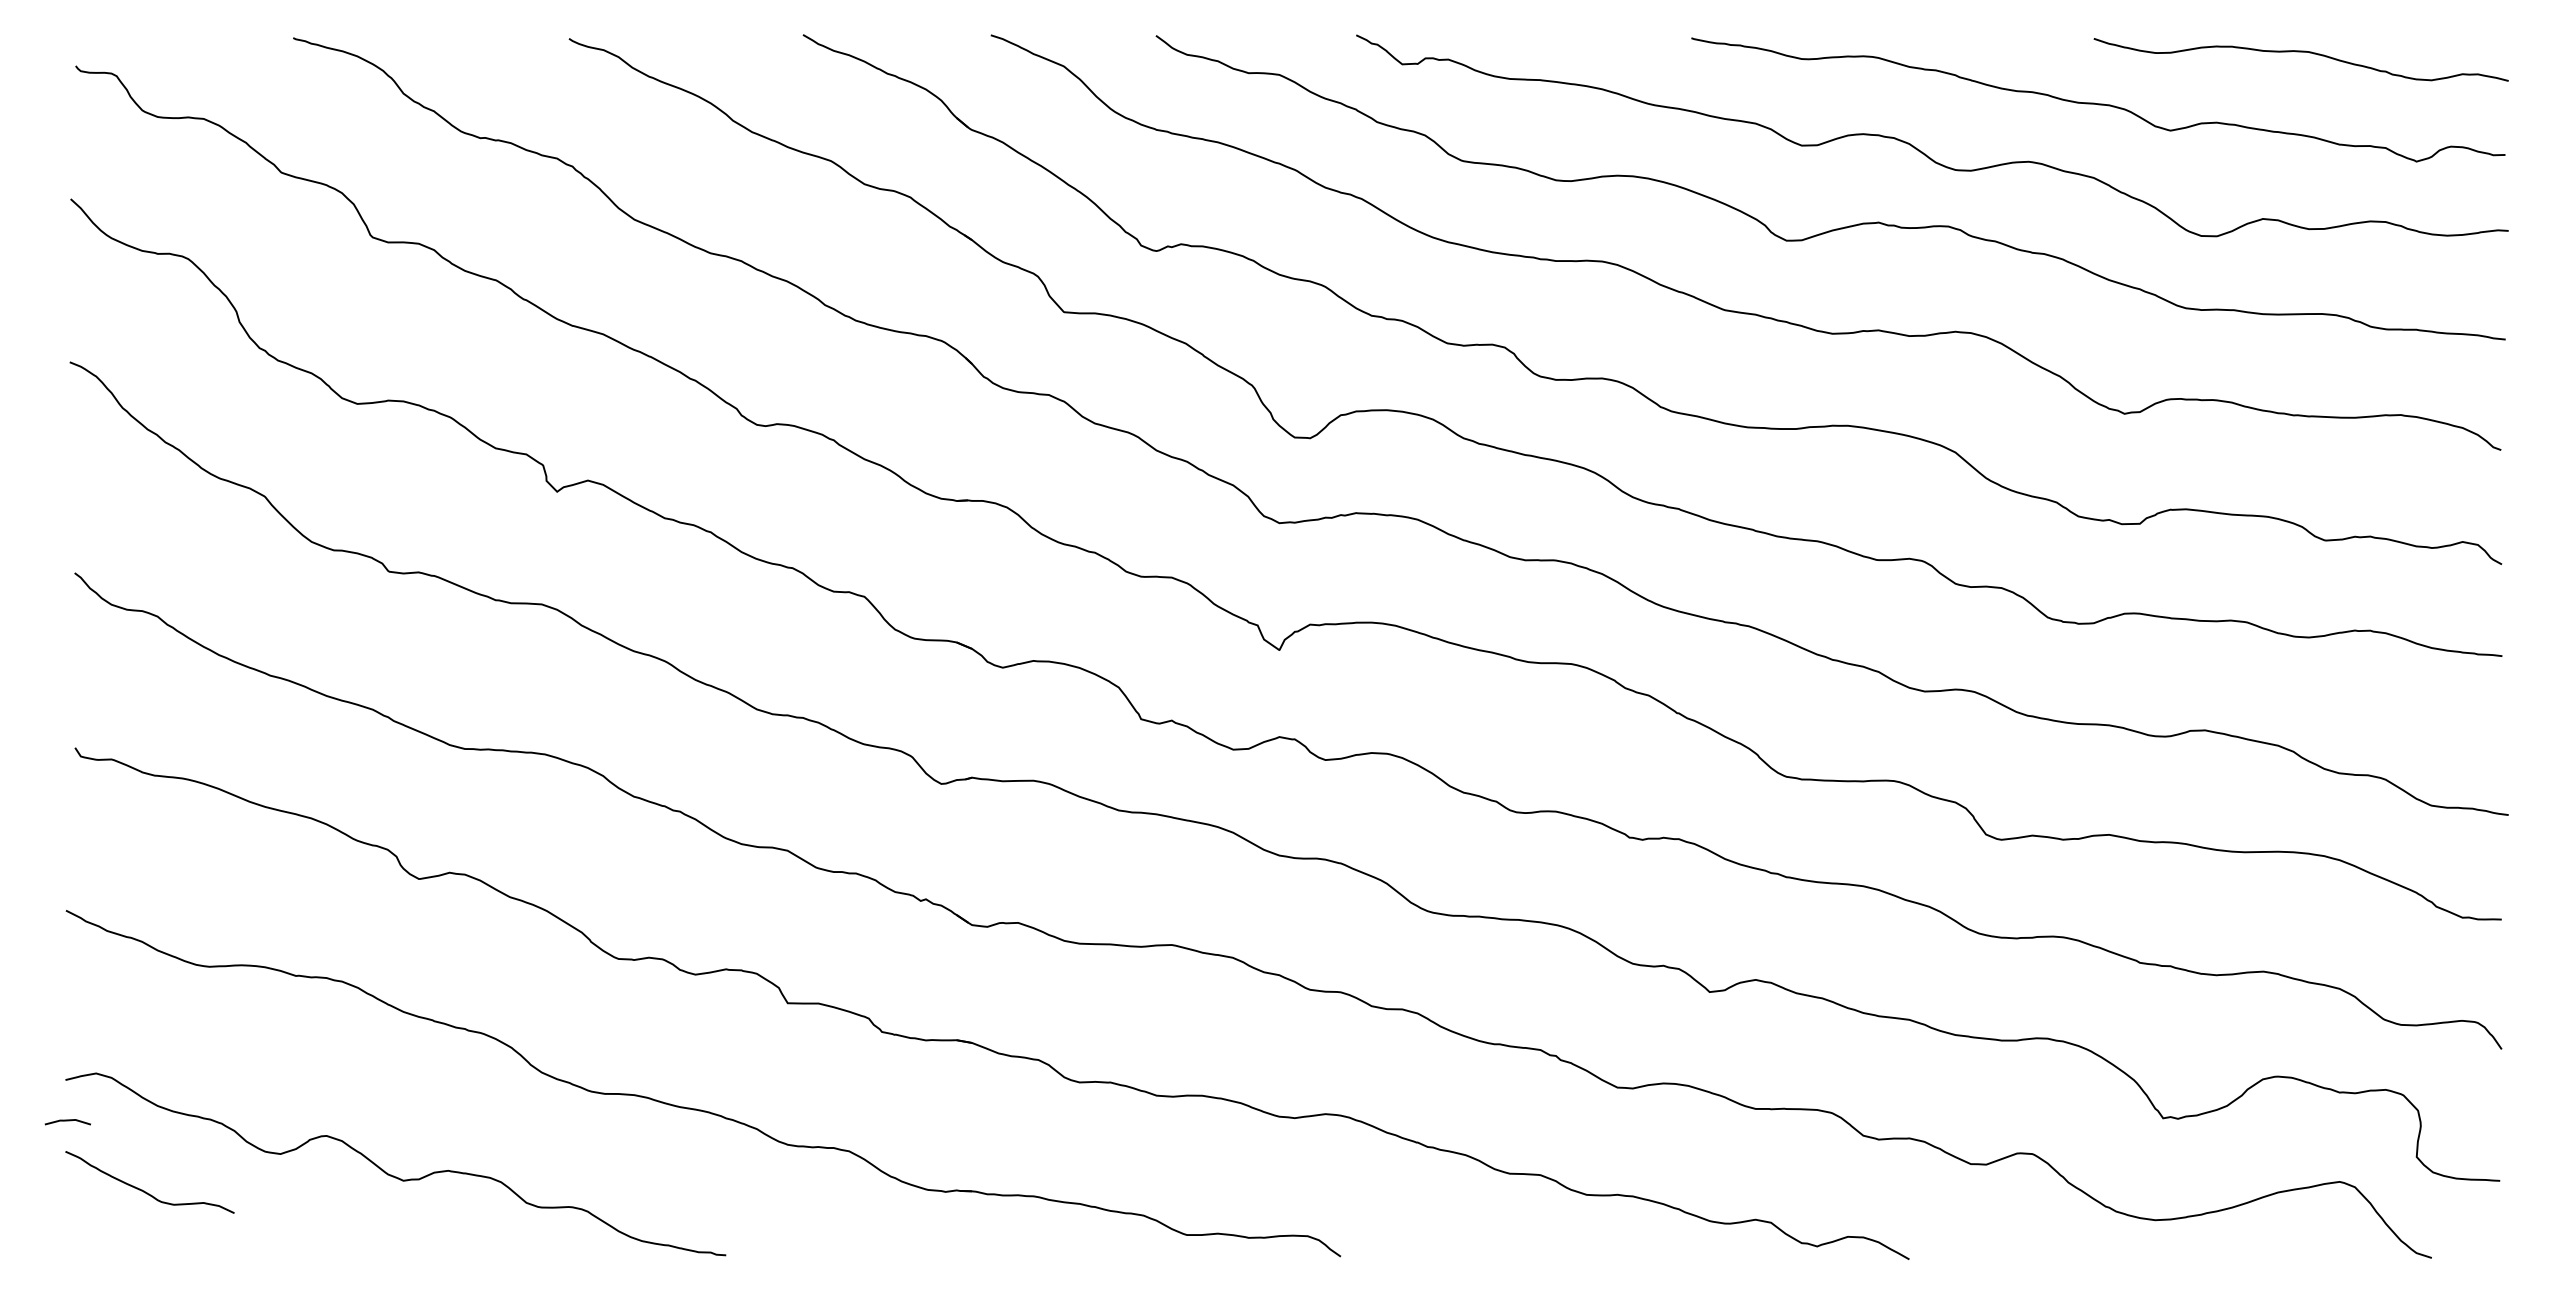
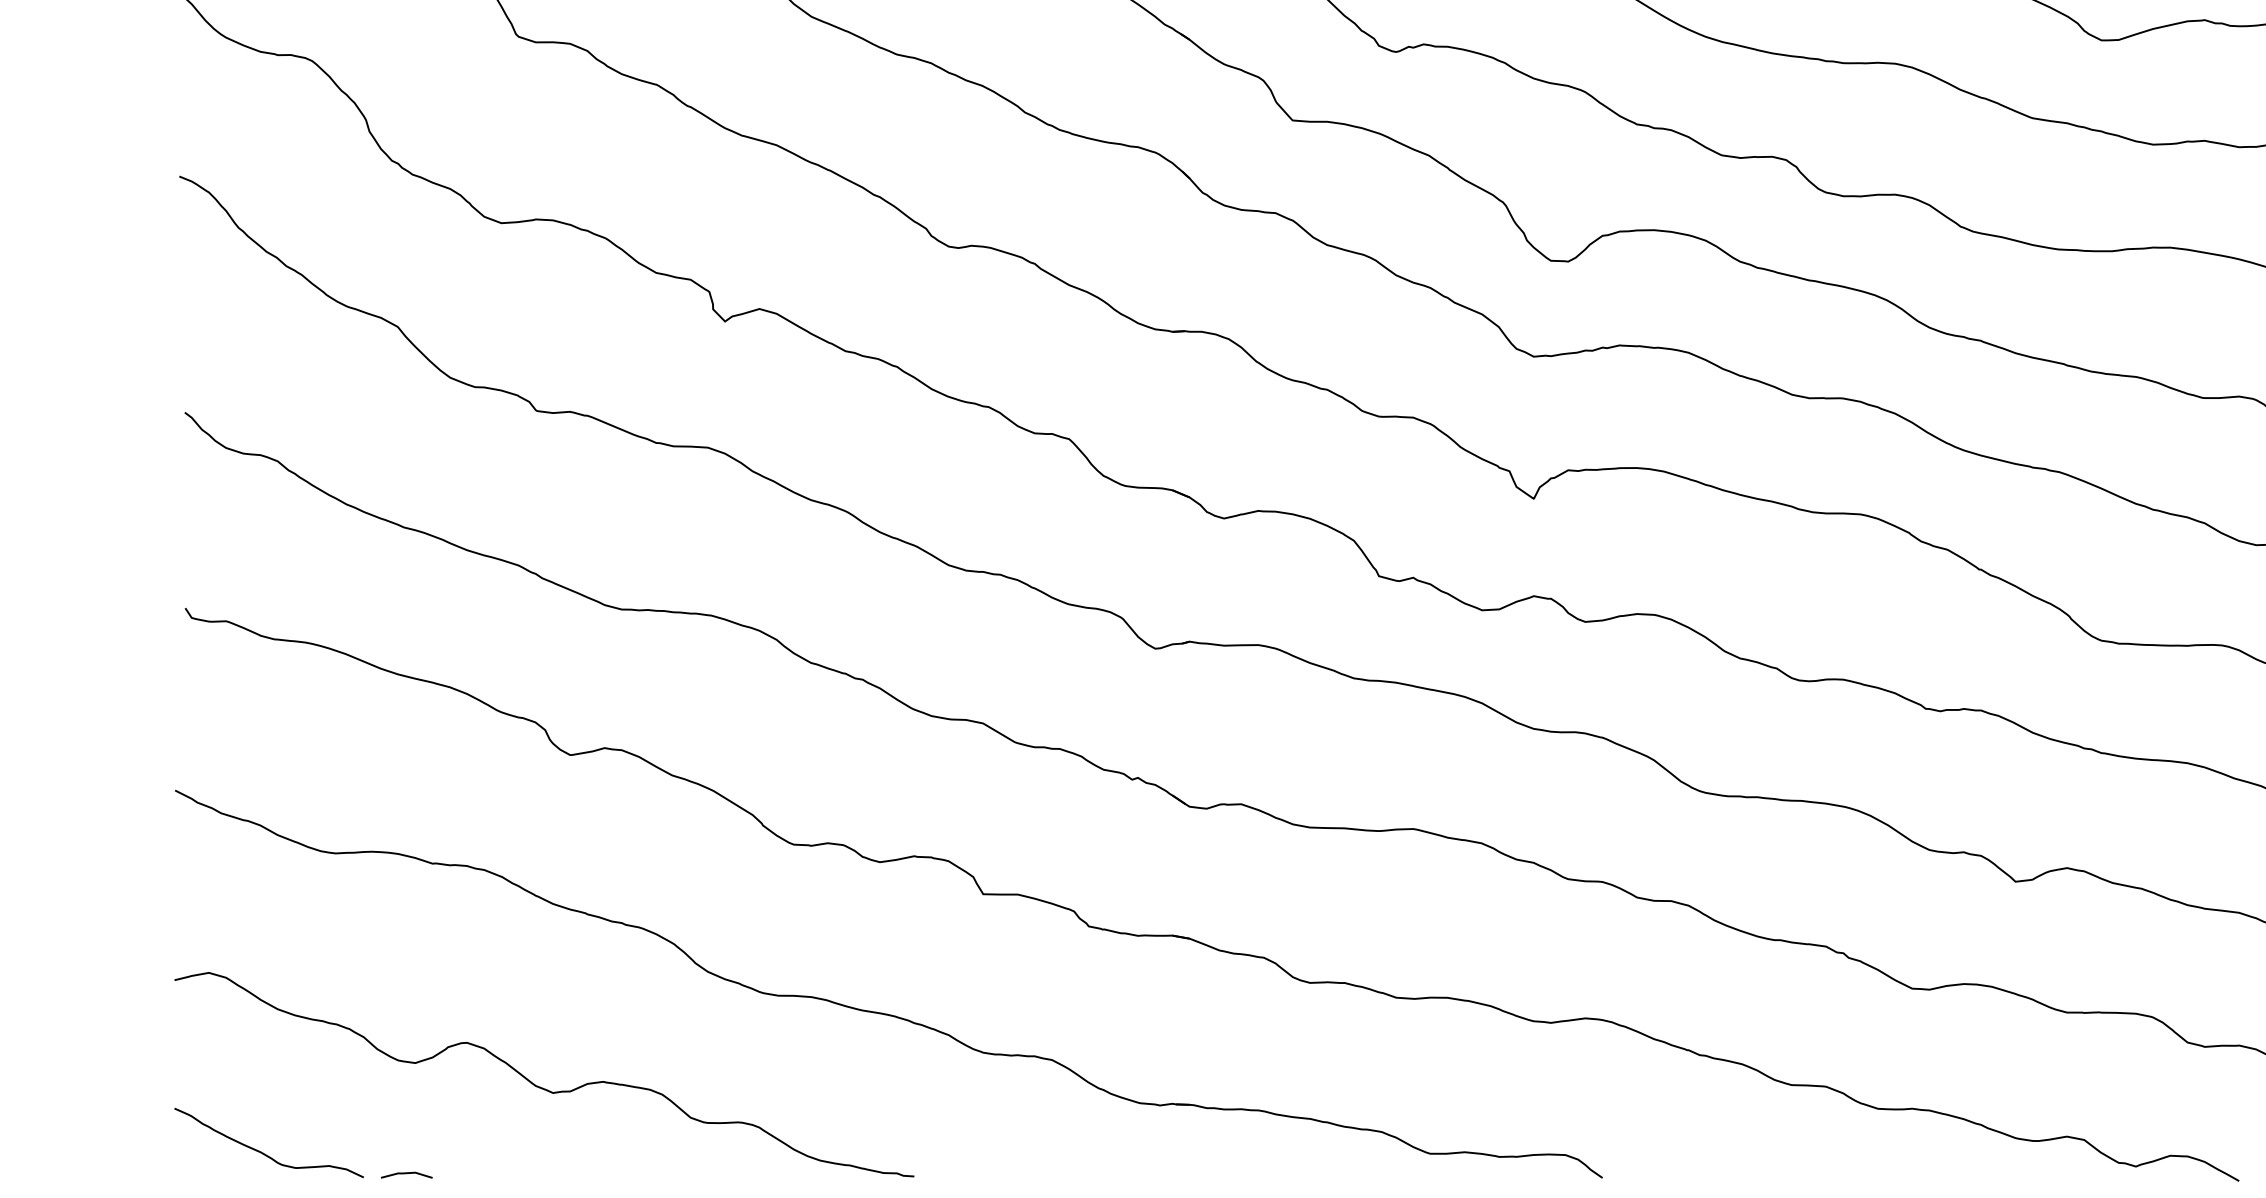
line: (67, 1121) -> (406, 1174), moved
curve: (144, 1190) -> (263, 1152), moved

